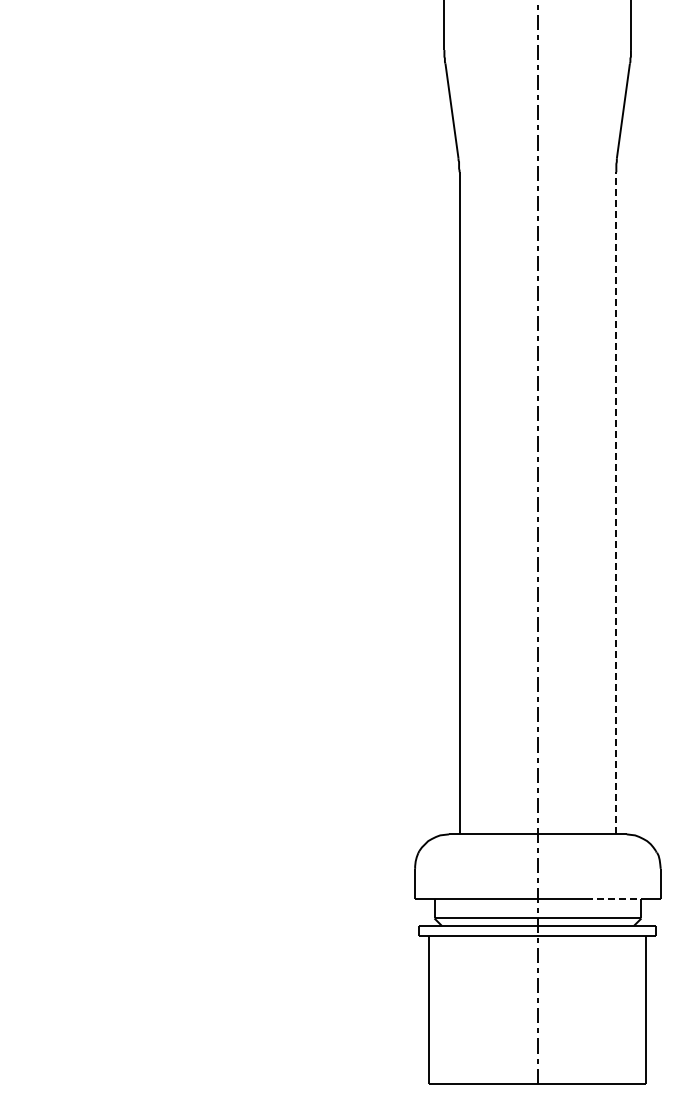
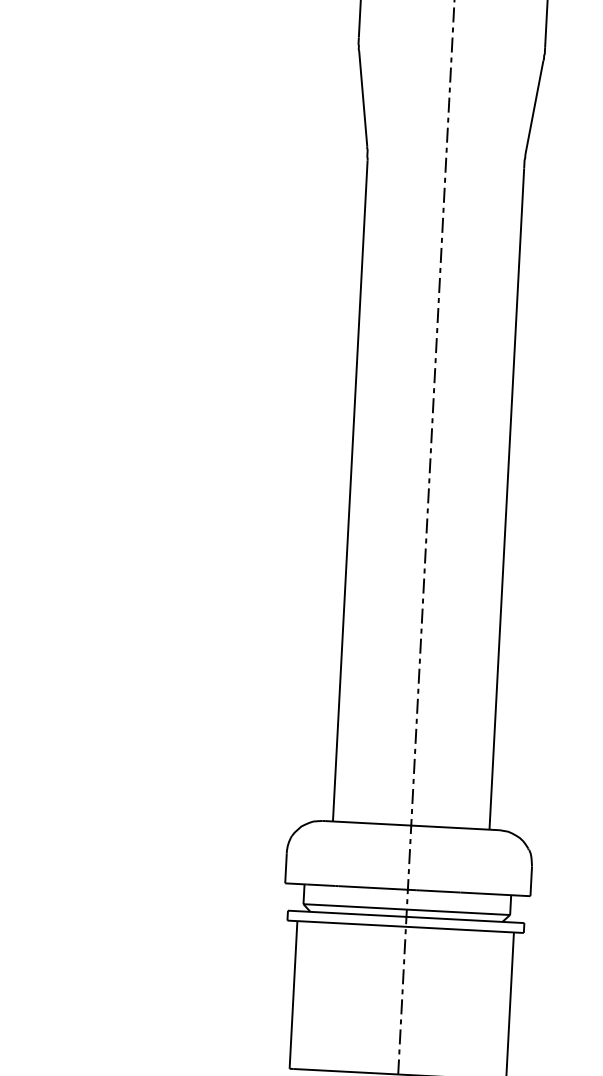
line: (616, 502) -> (507, 498), dashed -> solid
line: (619, 898) -> (489, 893), dashed -> solid

